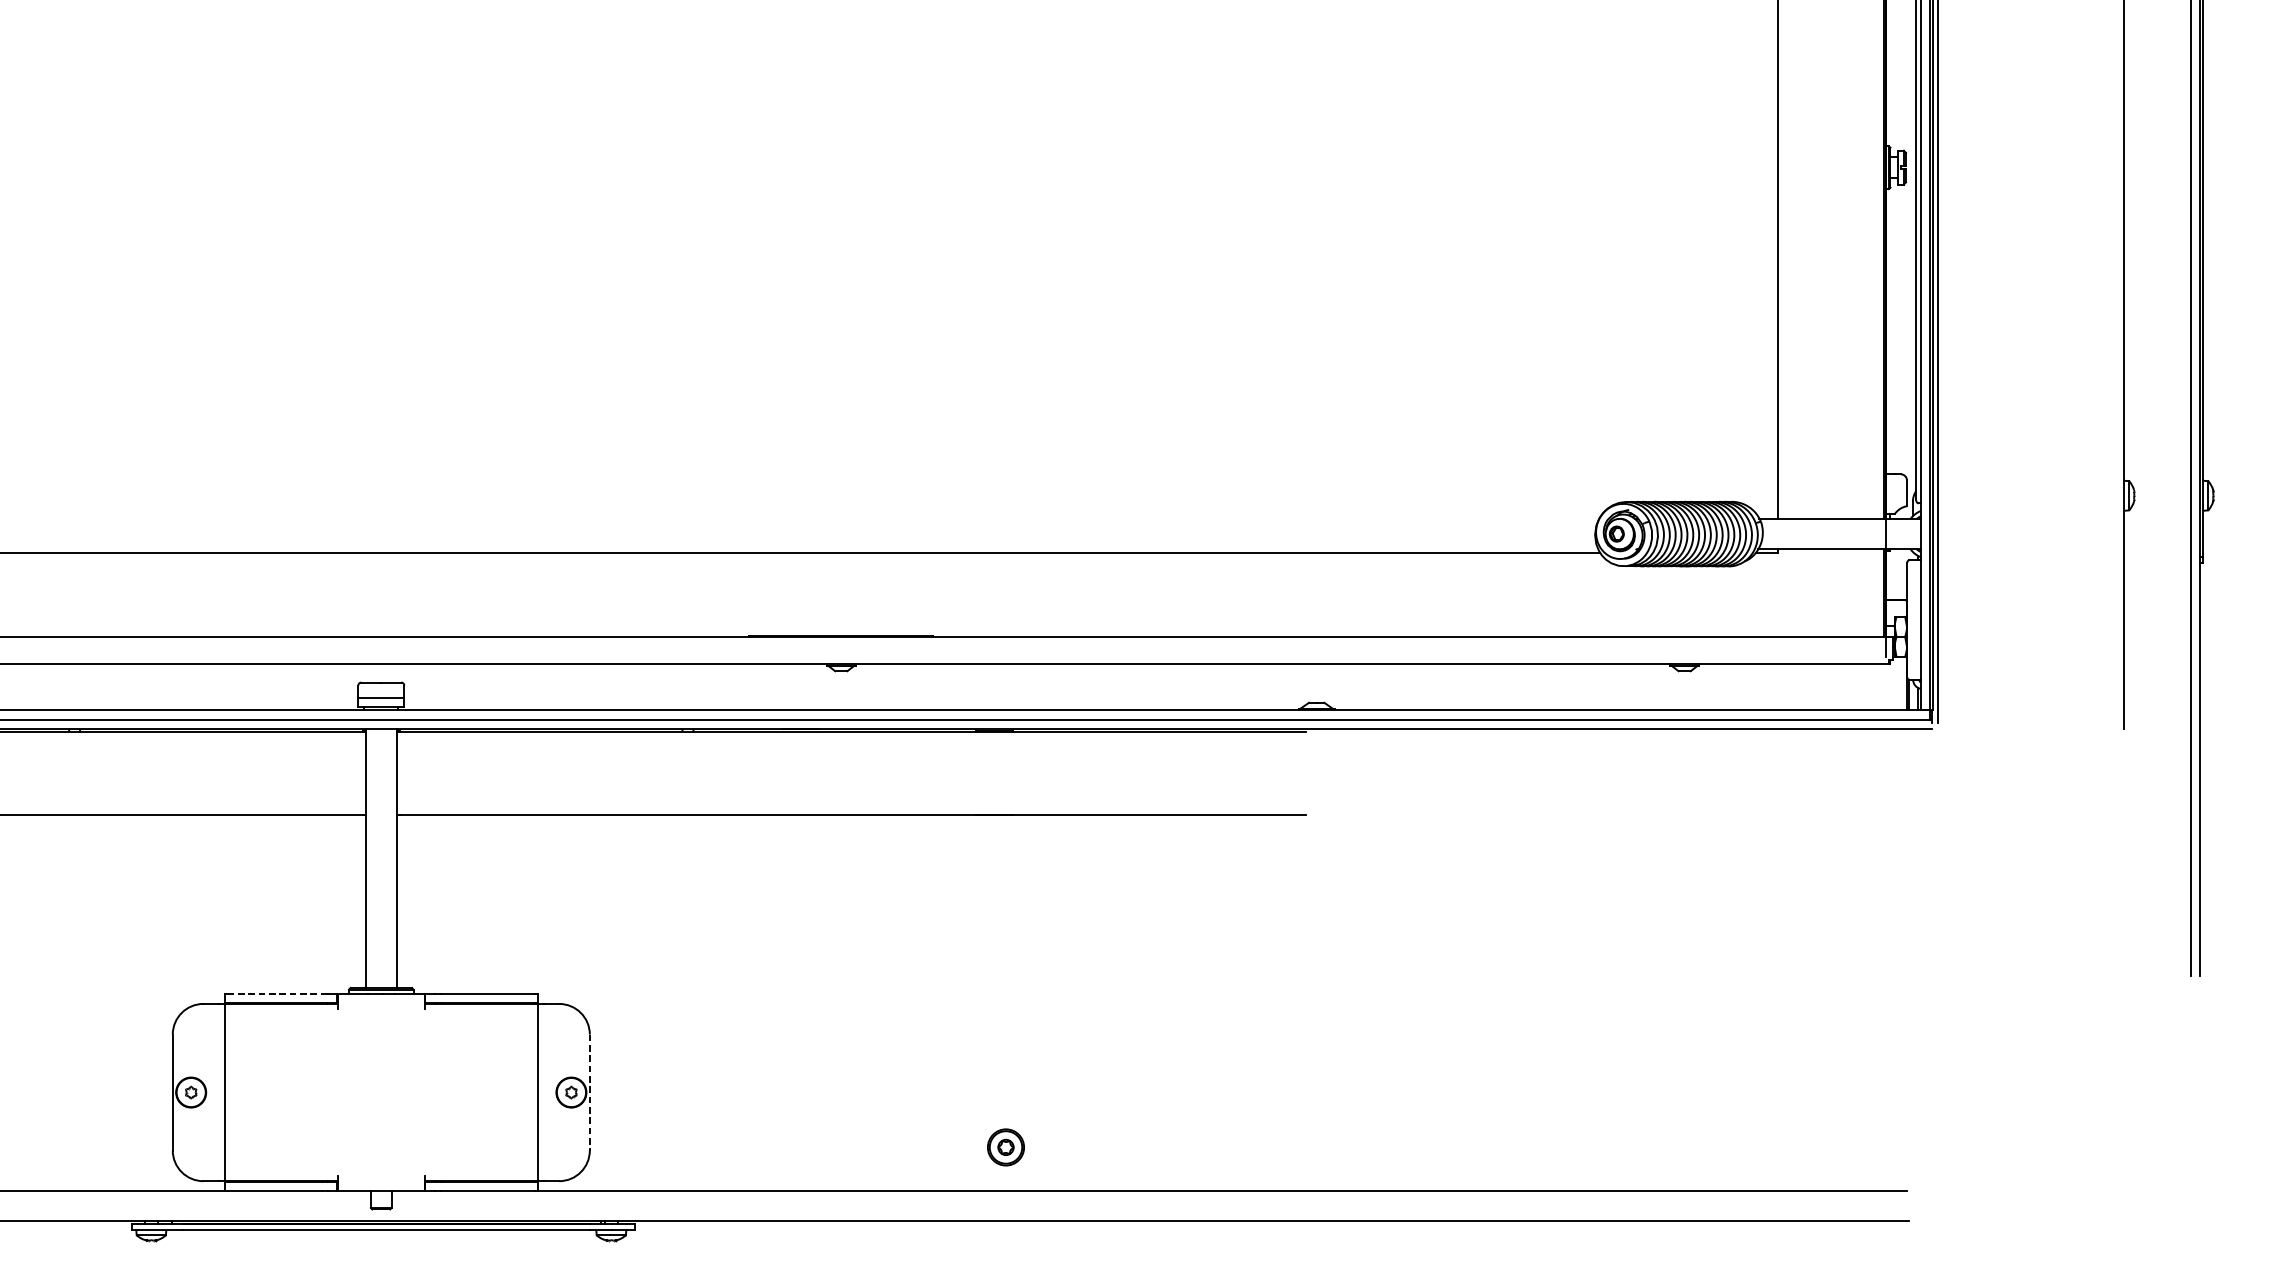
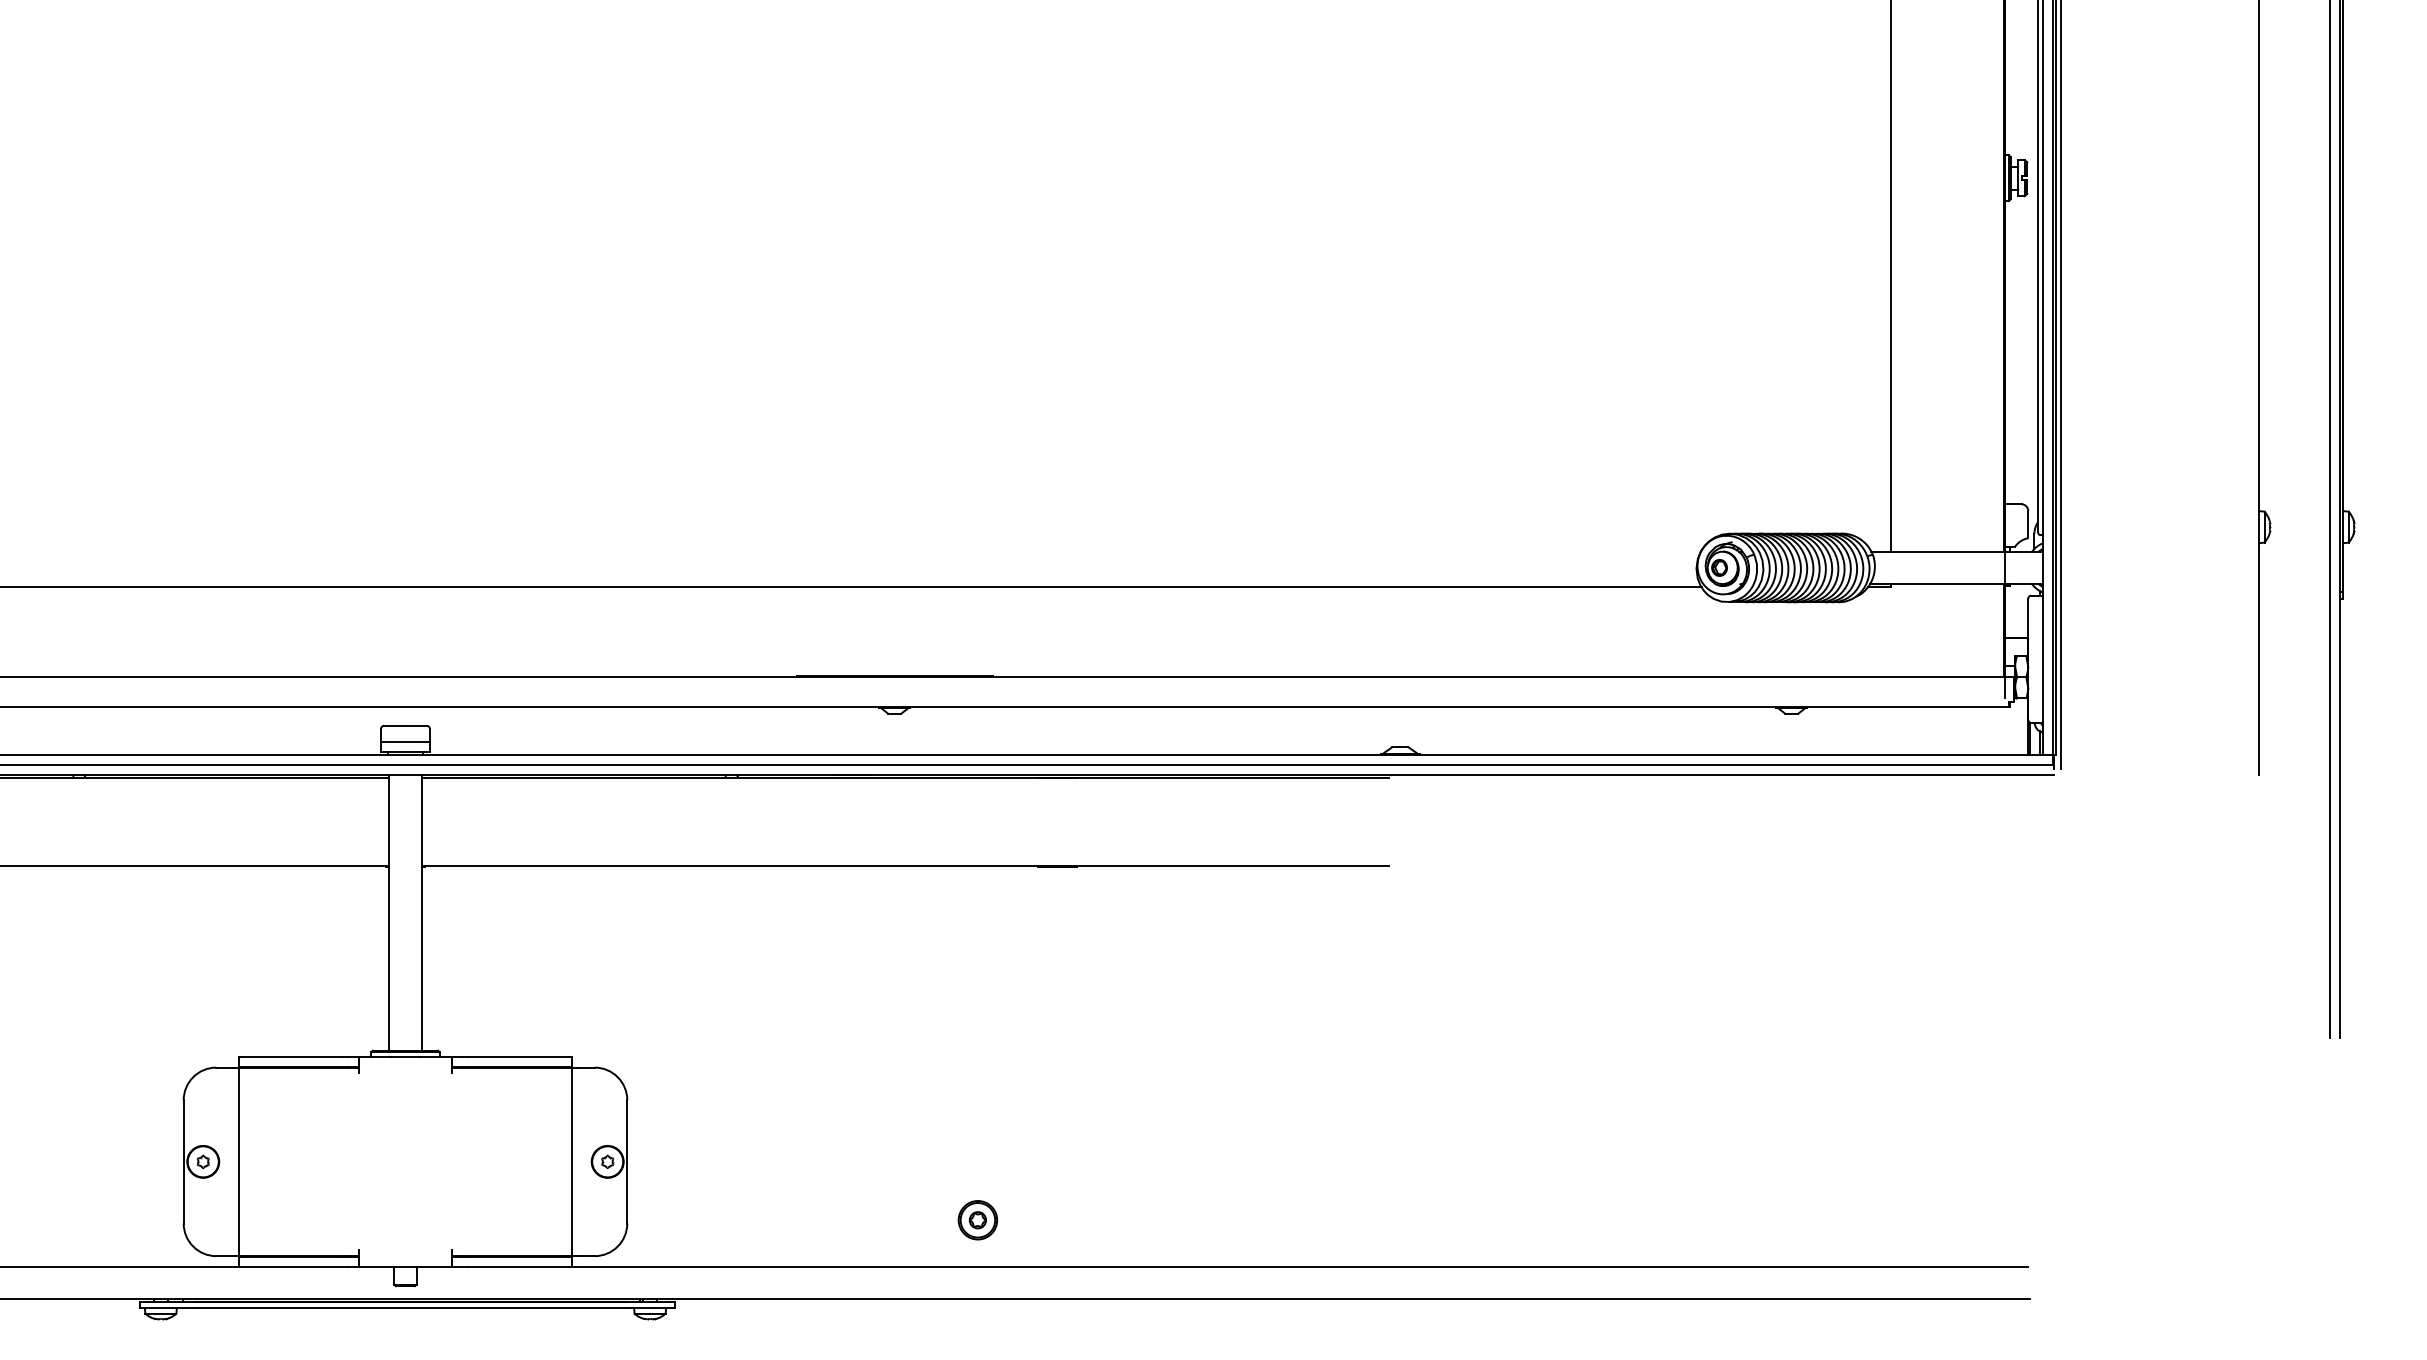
line: (274, 994) -> (291, 1057), dashed -> solid
line: (590, 1092) -> (627, 1161), dashed -> solid
part: (1005, 1147) -> (977, 1220), moved

